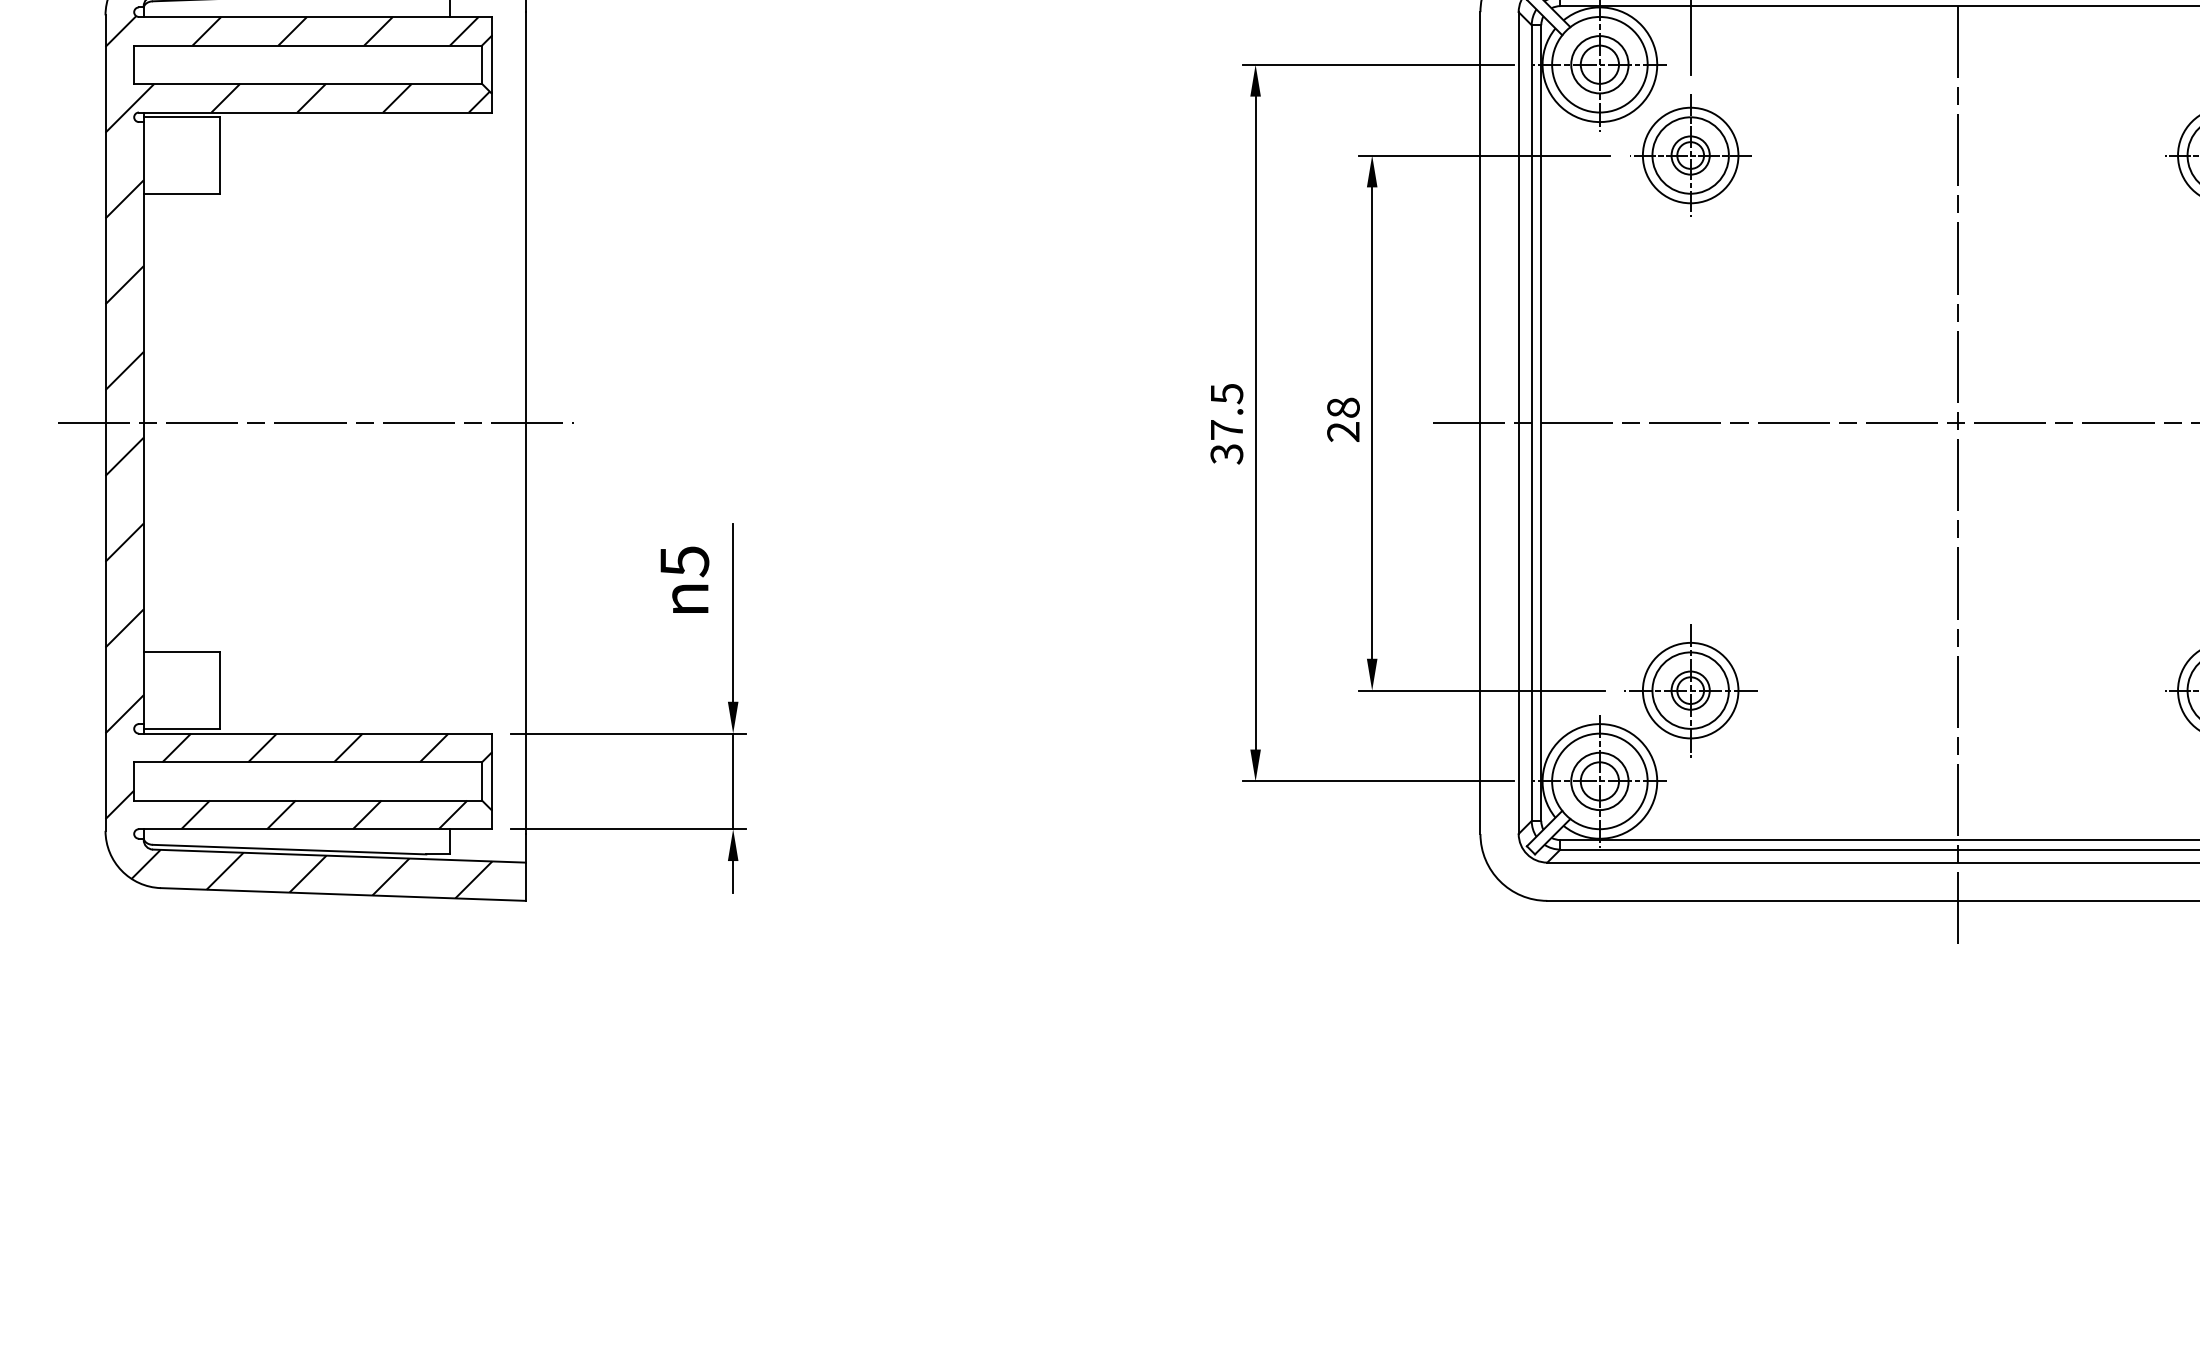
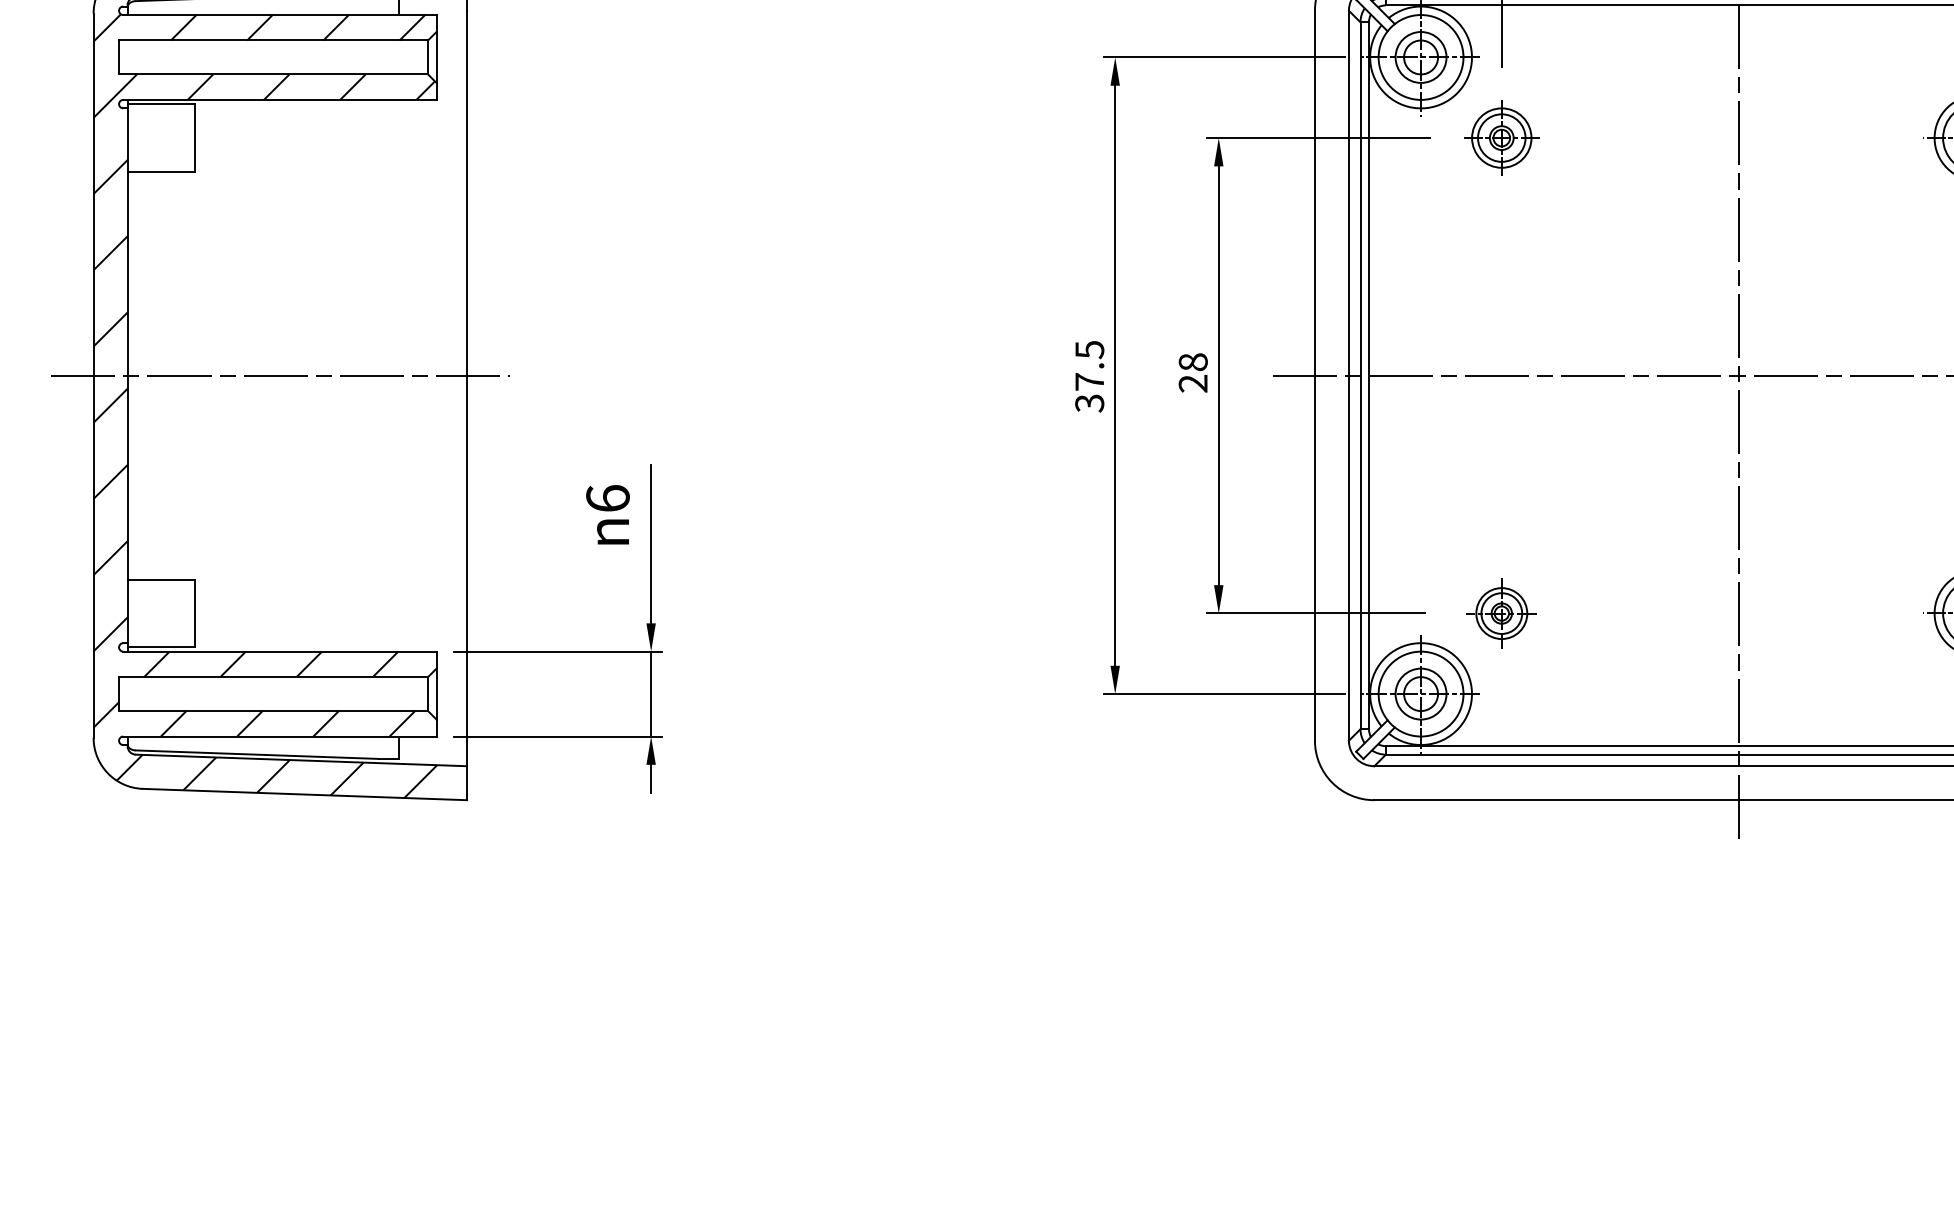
part: (1690, 155) -> (1501, 138), size x0.7
text: (684, 561) -> (607, 498), 5 -> 6
part: (1690, 690) -> (1501, 613), size x0.6

